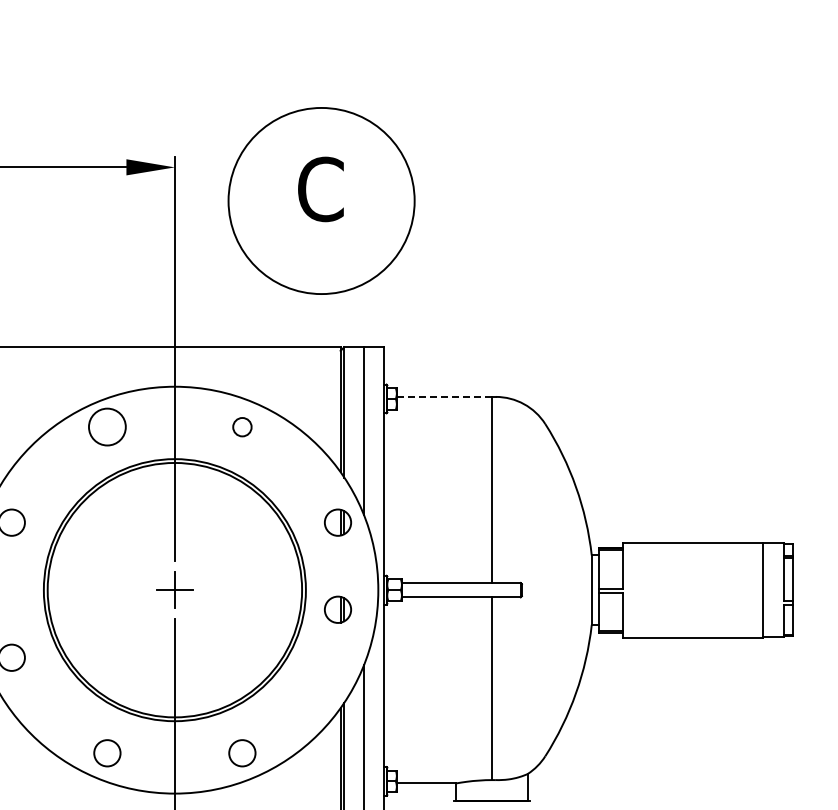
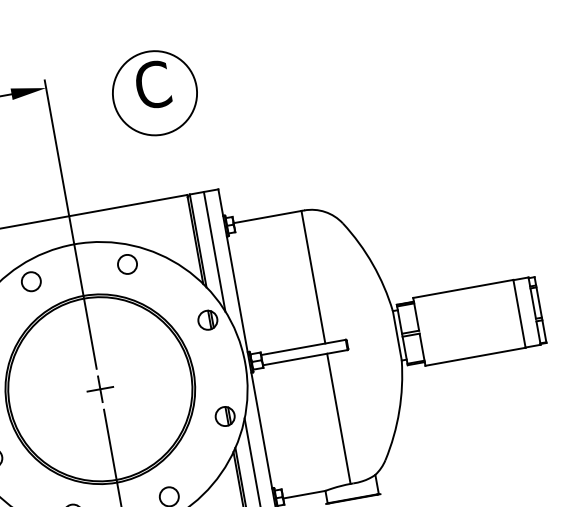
circle: (321, 200) -> (154, 92), size x0.62
line: (444, 396) -> (267, 216), dashed -> solid
circle: (107, 426) -> (31, 281), size x0.71
circle: (242, 427) -> (127, 264), size x1.43
part: (338, 609) -> (225, 416), moved

